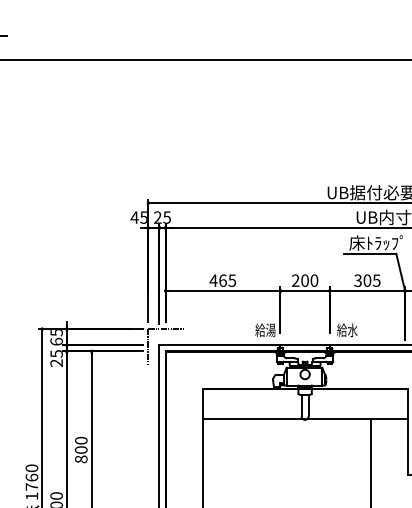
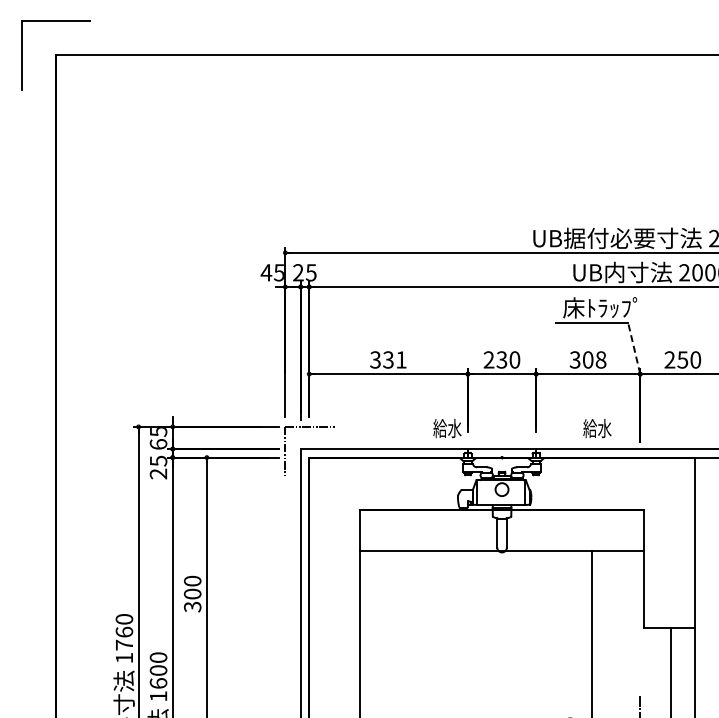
line: (400, 272) -> (634, 348), solid -> dashed
text: (222, 280) -> (387, 359), 465 -> 331
text: (304, 280) -> (501, 359), 200 -> 230
text: (376, 280) -> (600, 359), 305 -> 308
text: (270, 330) -> (454, 428), 給湯 -> 給水
text: (347, 330) -> (597, 428), moved
text: (81, 459) -> (192, 606), 800 -> 300

